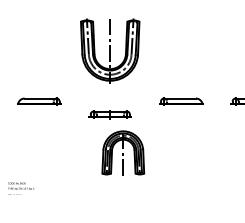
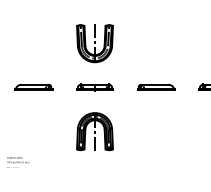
part: (110, 50) -> (95, 43), size x0.71
part: (109, 114) -> (94, 87), moved
part: (123, 152) -> (95, 131), moved

